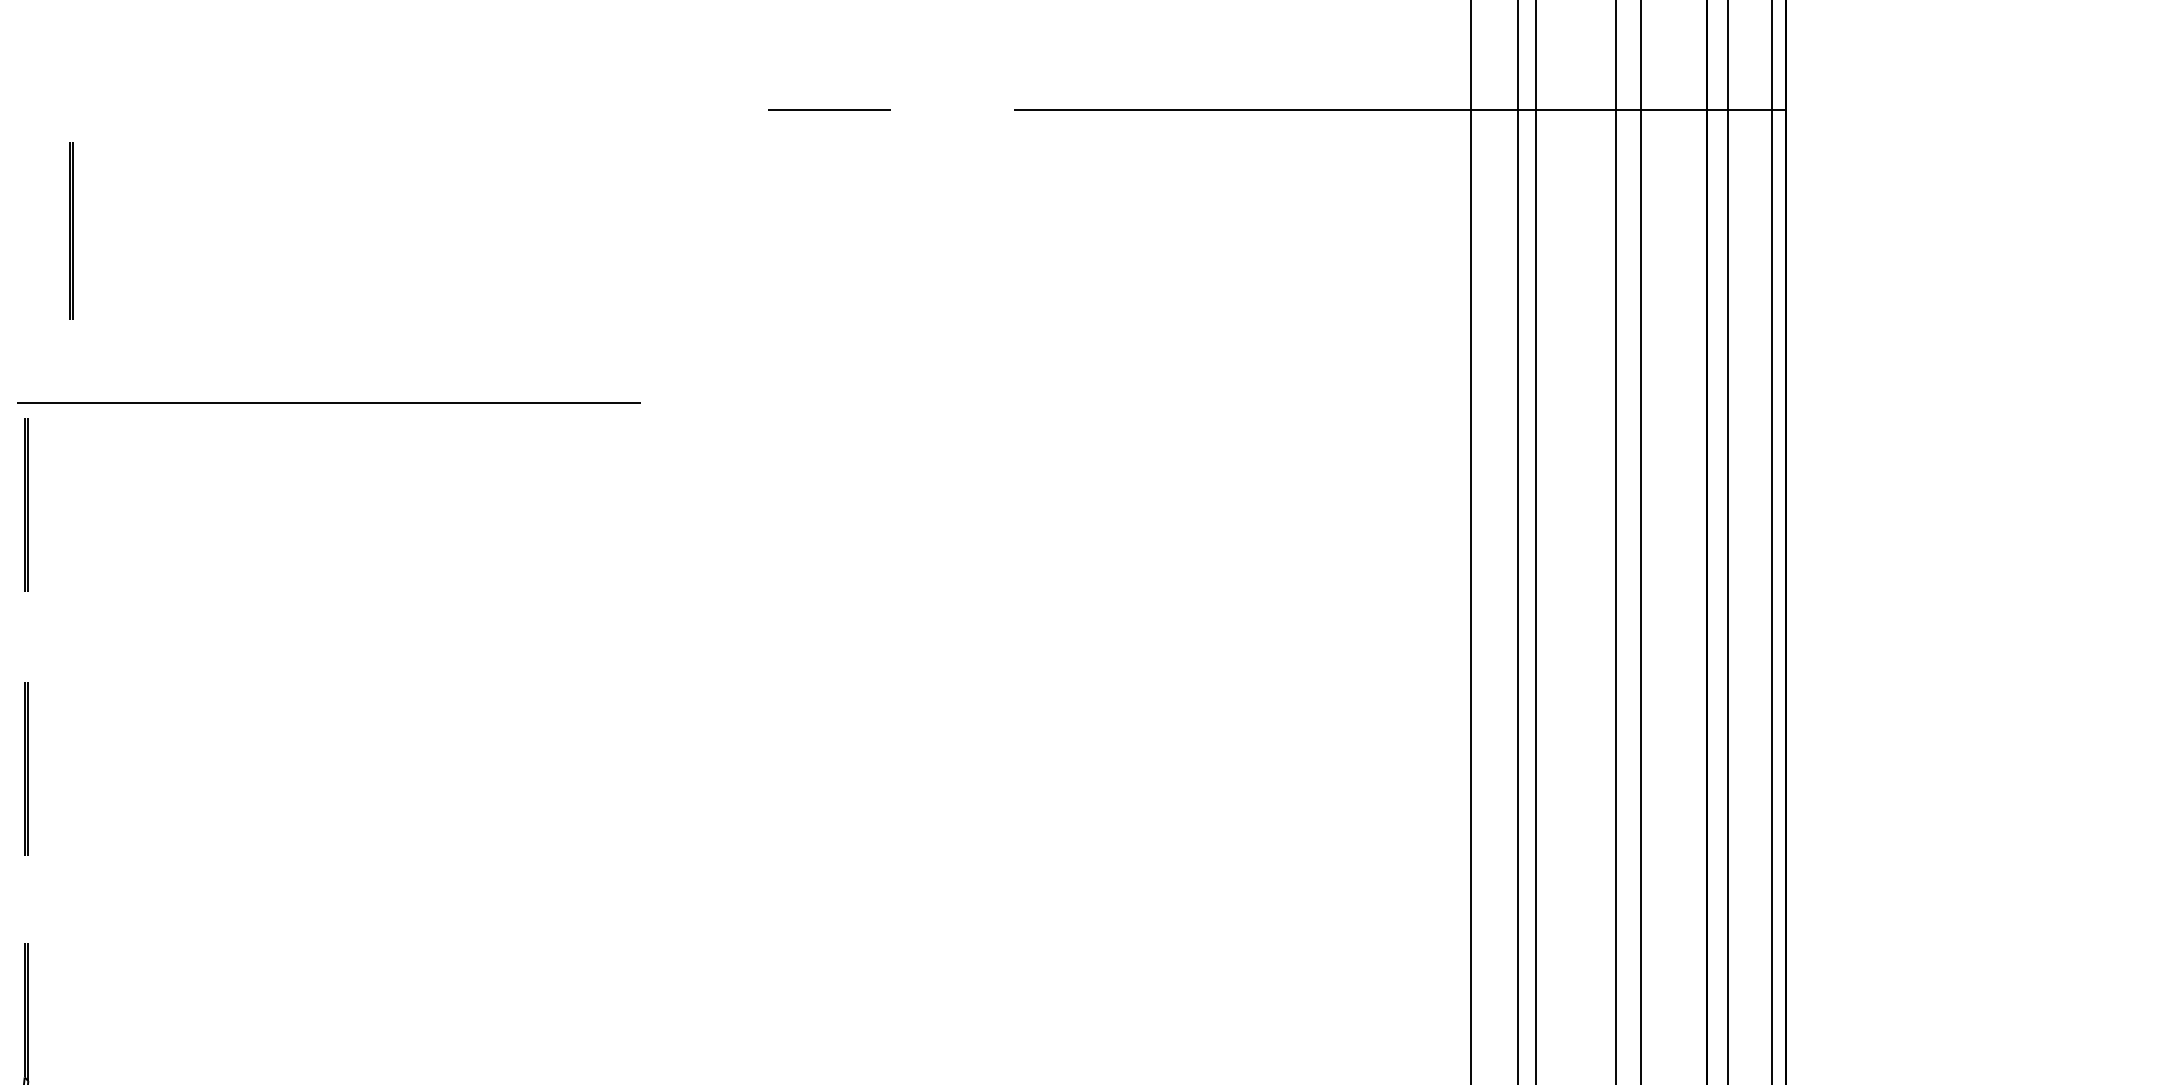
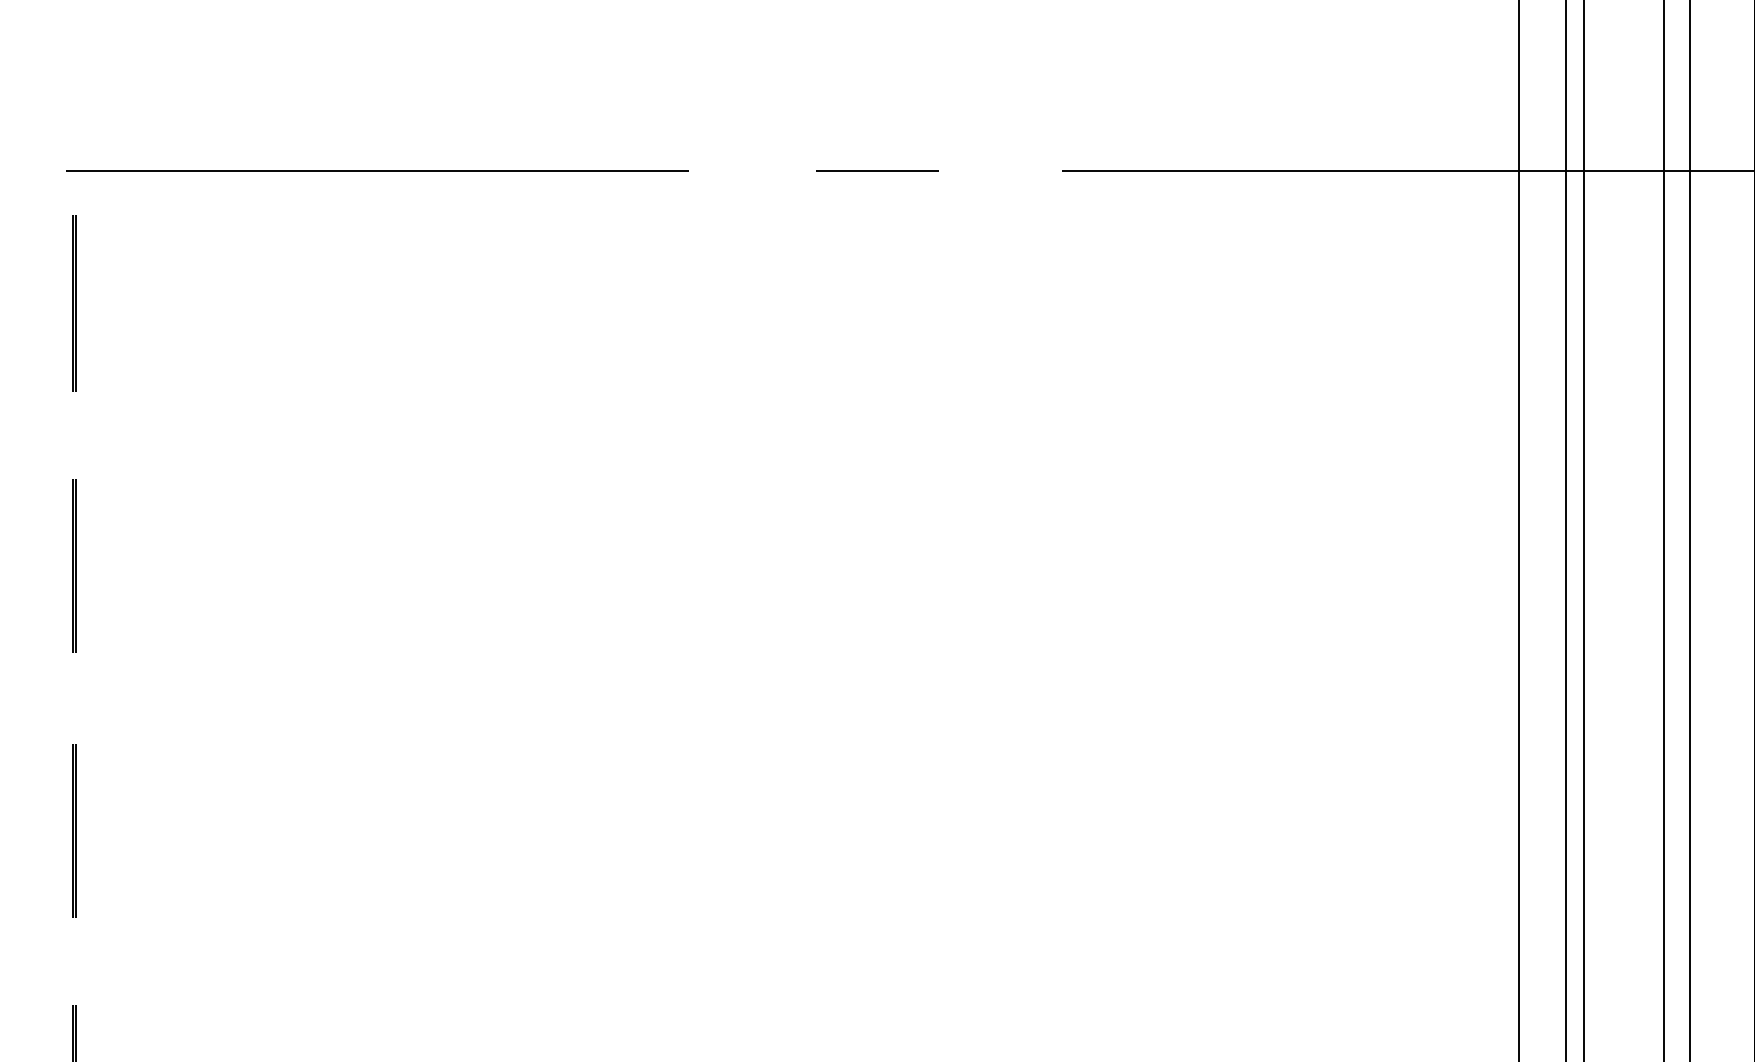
line: (70, 230) -> (73, 303), moved
line: (328, 402) -> (376, 171), moved

